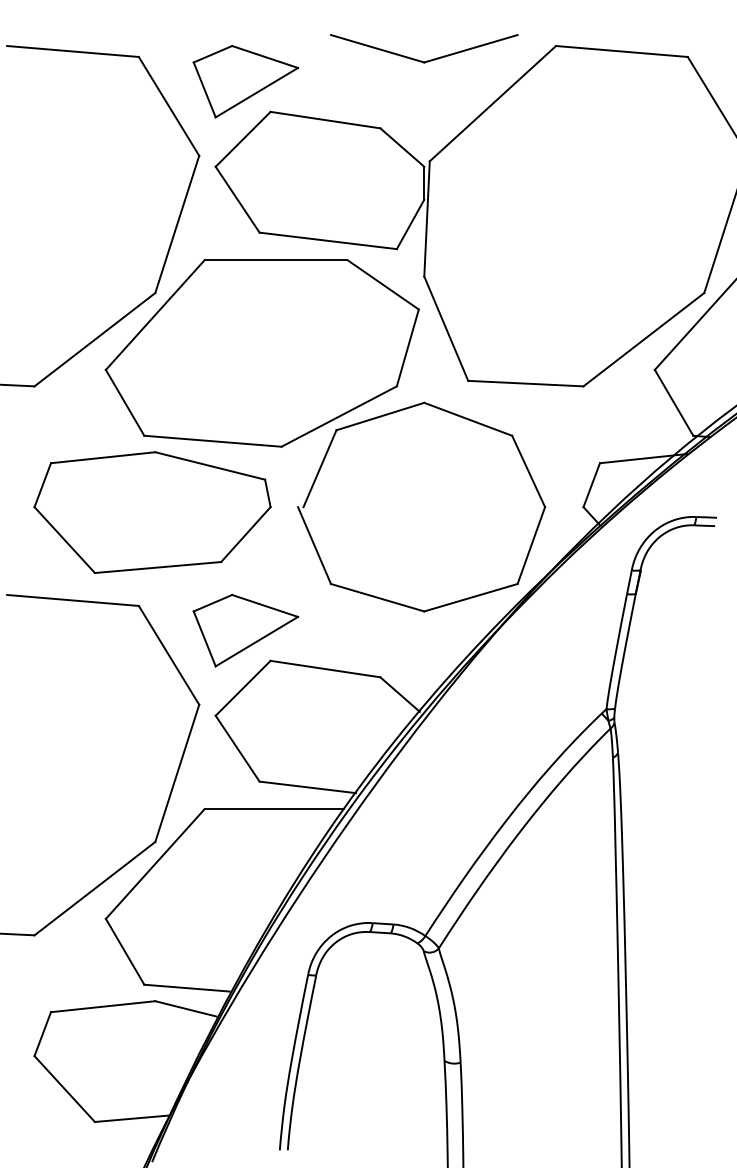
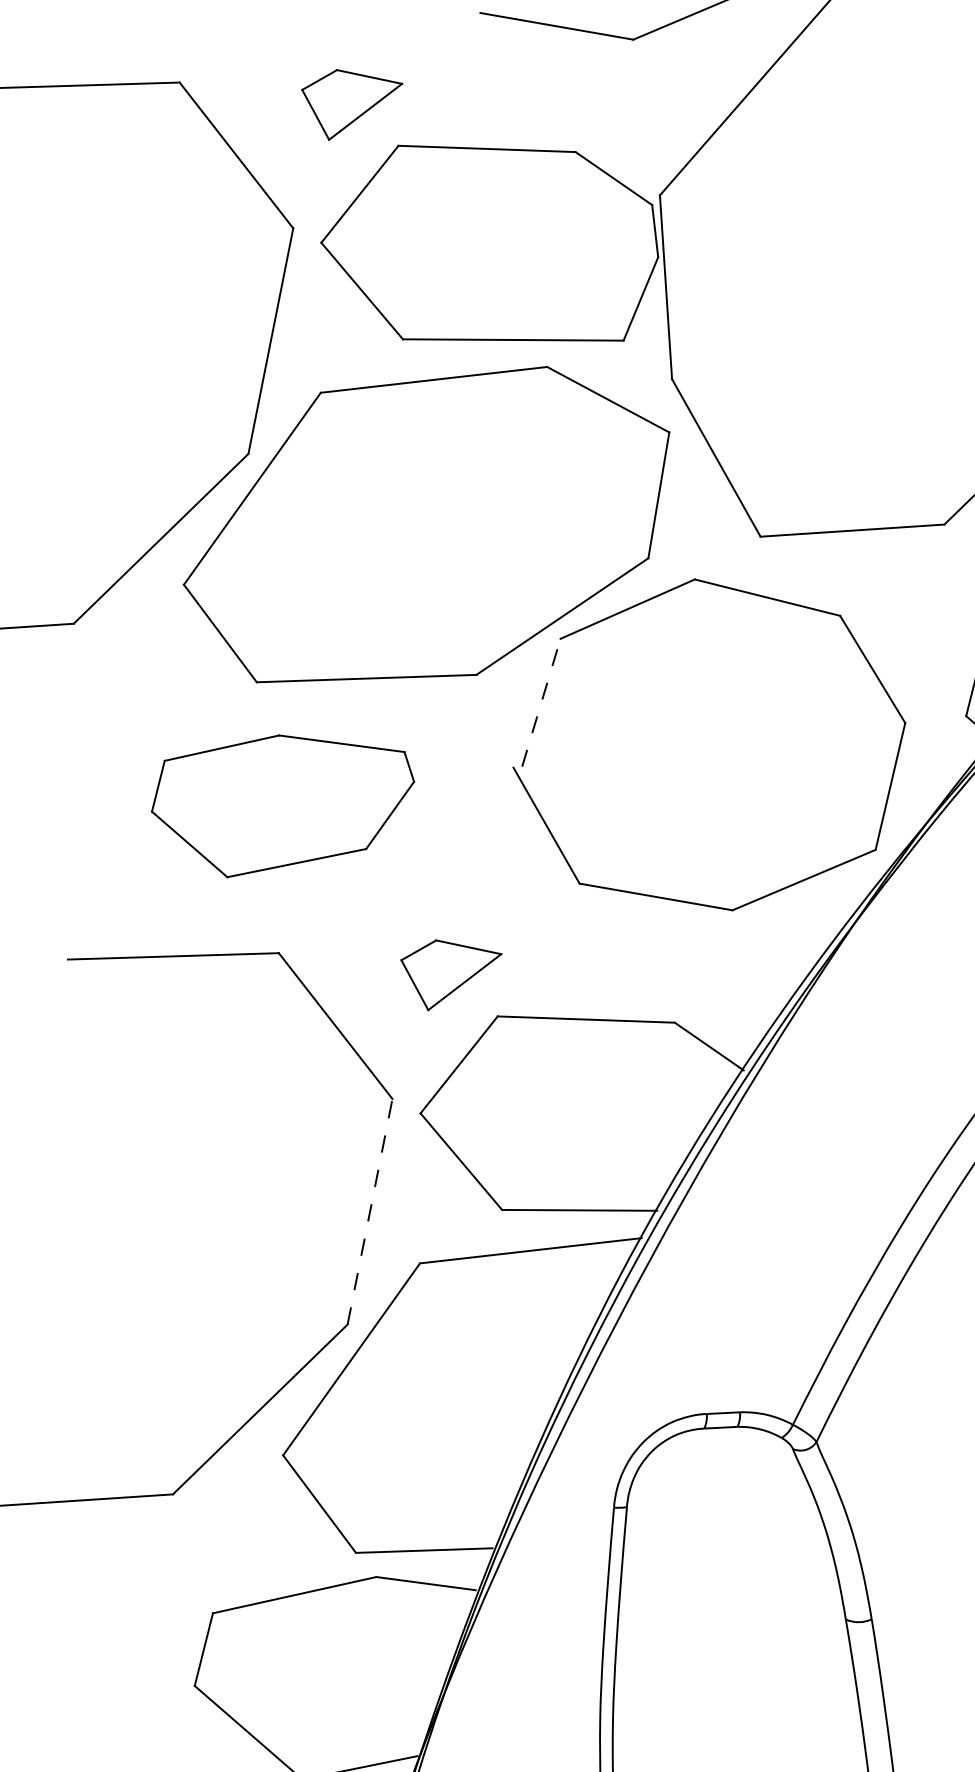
part: (245, 81) -> (353, 102), size x0.6
line: (320, 468) -> (542, 702), solid -> dashed
part: (152, 512) -> (283, 802), size x0.7
part: (245, 630) -> (452, 972), size x0.6
line: (177, 772) -> (370, 1210), solid -> dashed

